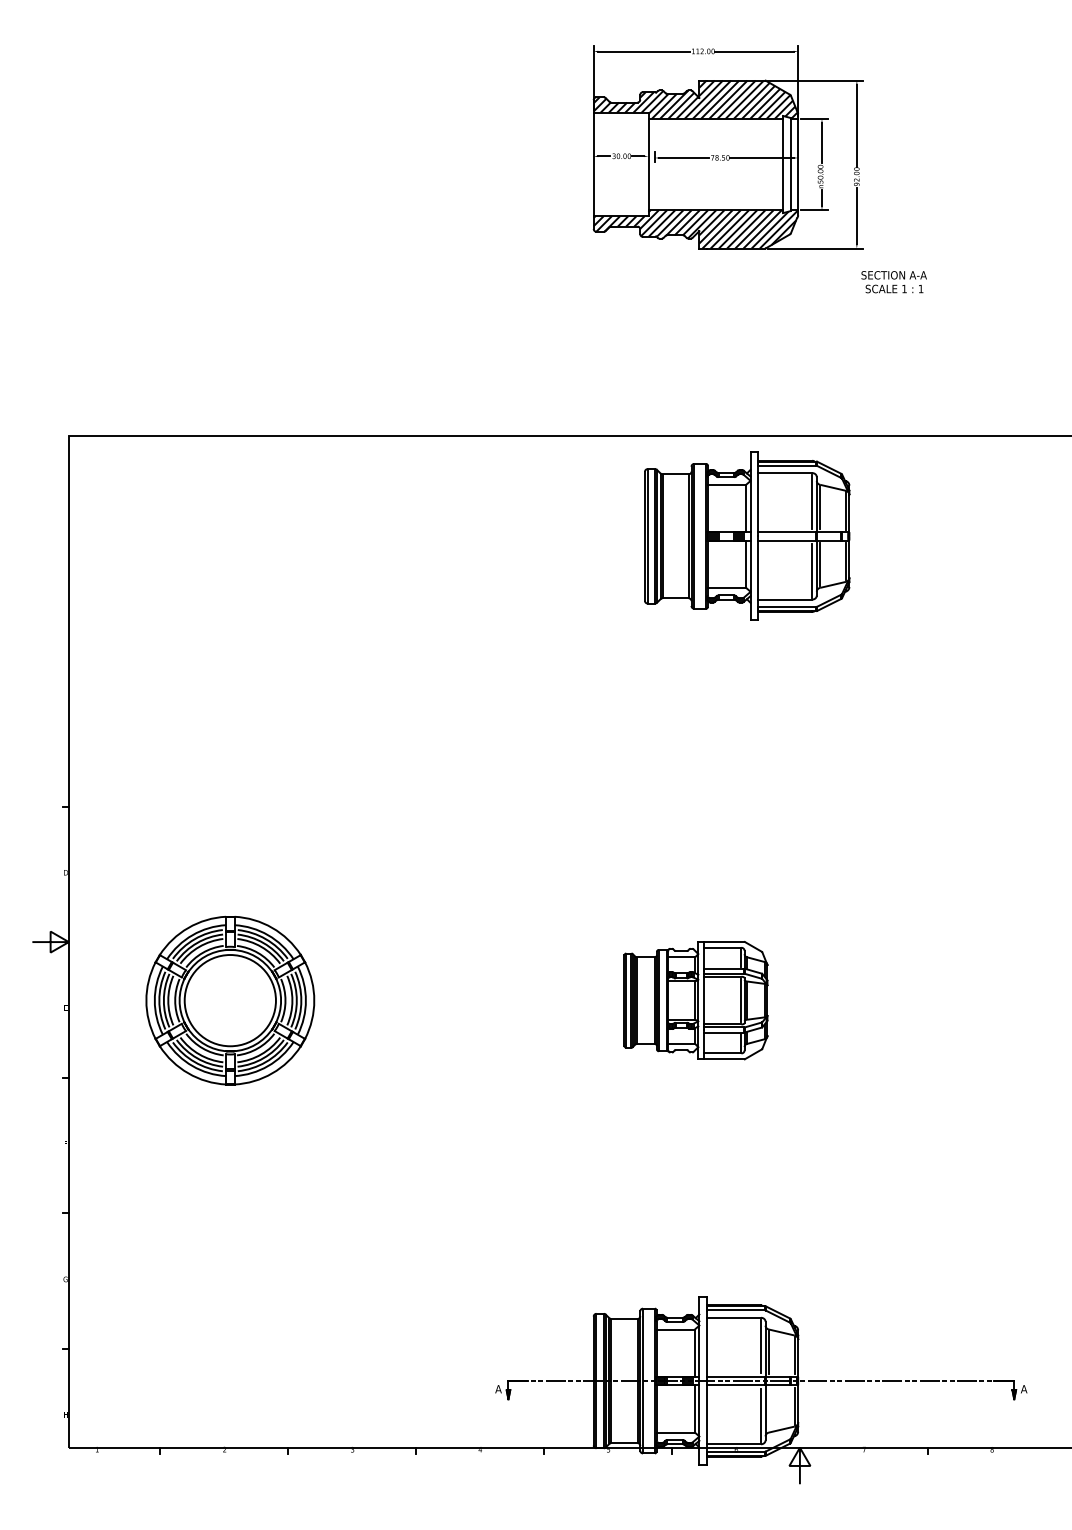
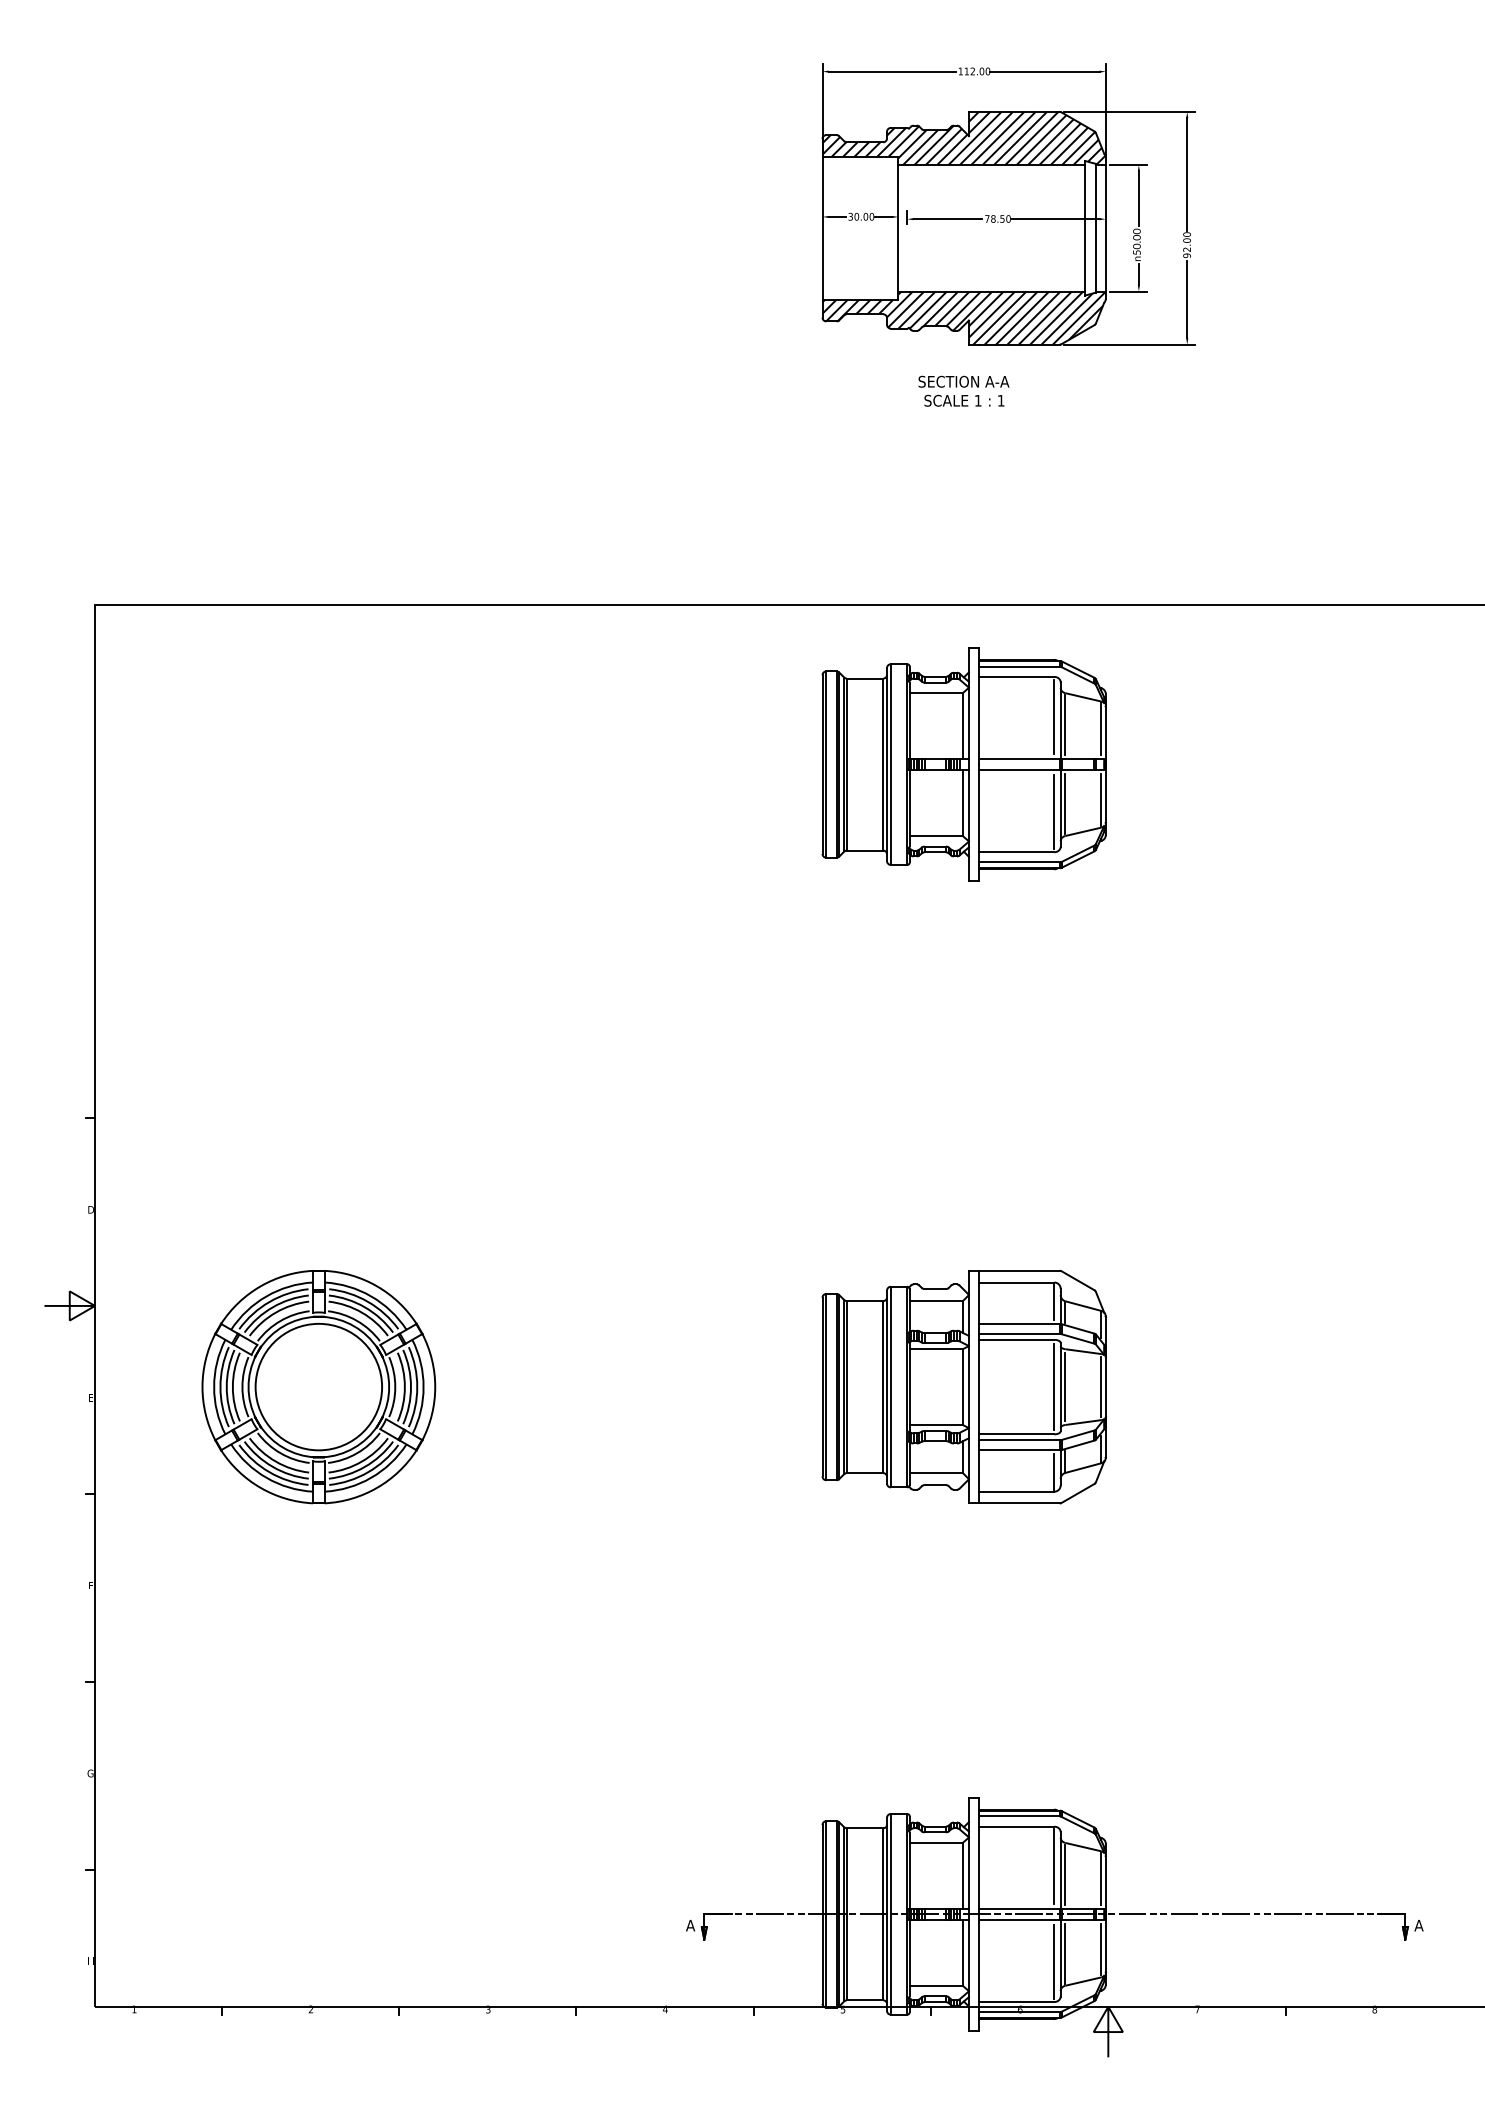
text: (893, 281) -> (963, 390), moved
part: (746, 536) -> (963, 764), moved
part: (695, 1000) -> (963, 1386), size x1.43
line: (769, 1409) -> (1065, 1953), added

